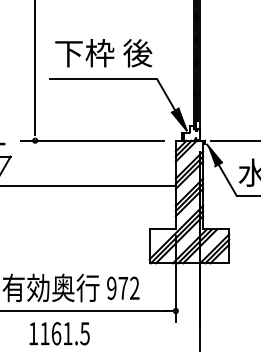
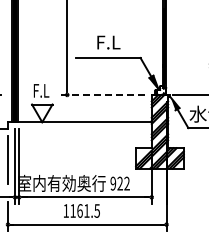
text: (103, 51) -> (108, 41), 下枠 後 -> F.L
line: (92, 139) -> (101, 94), solid -> dashed
text: (123, 288) -> (120, 183), 972 -> 922

